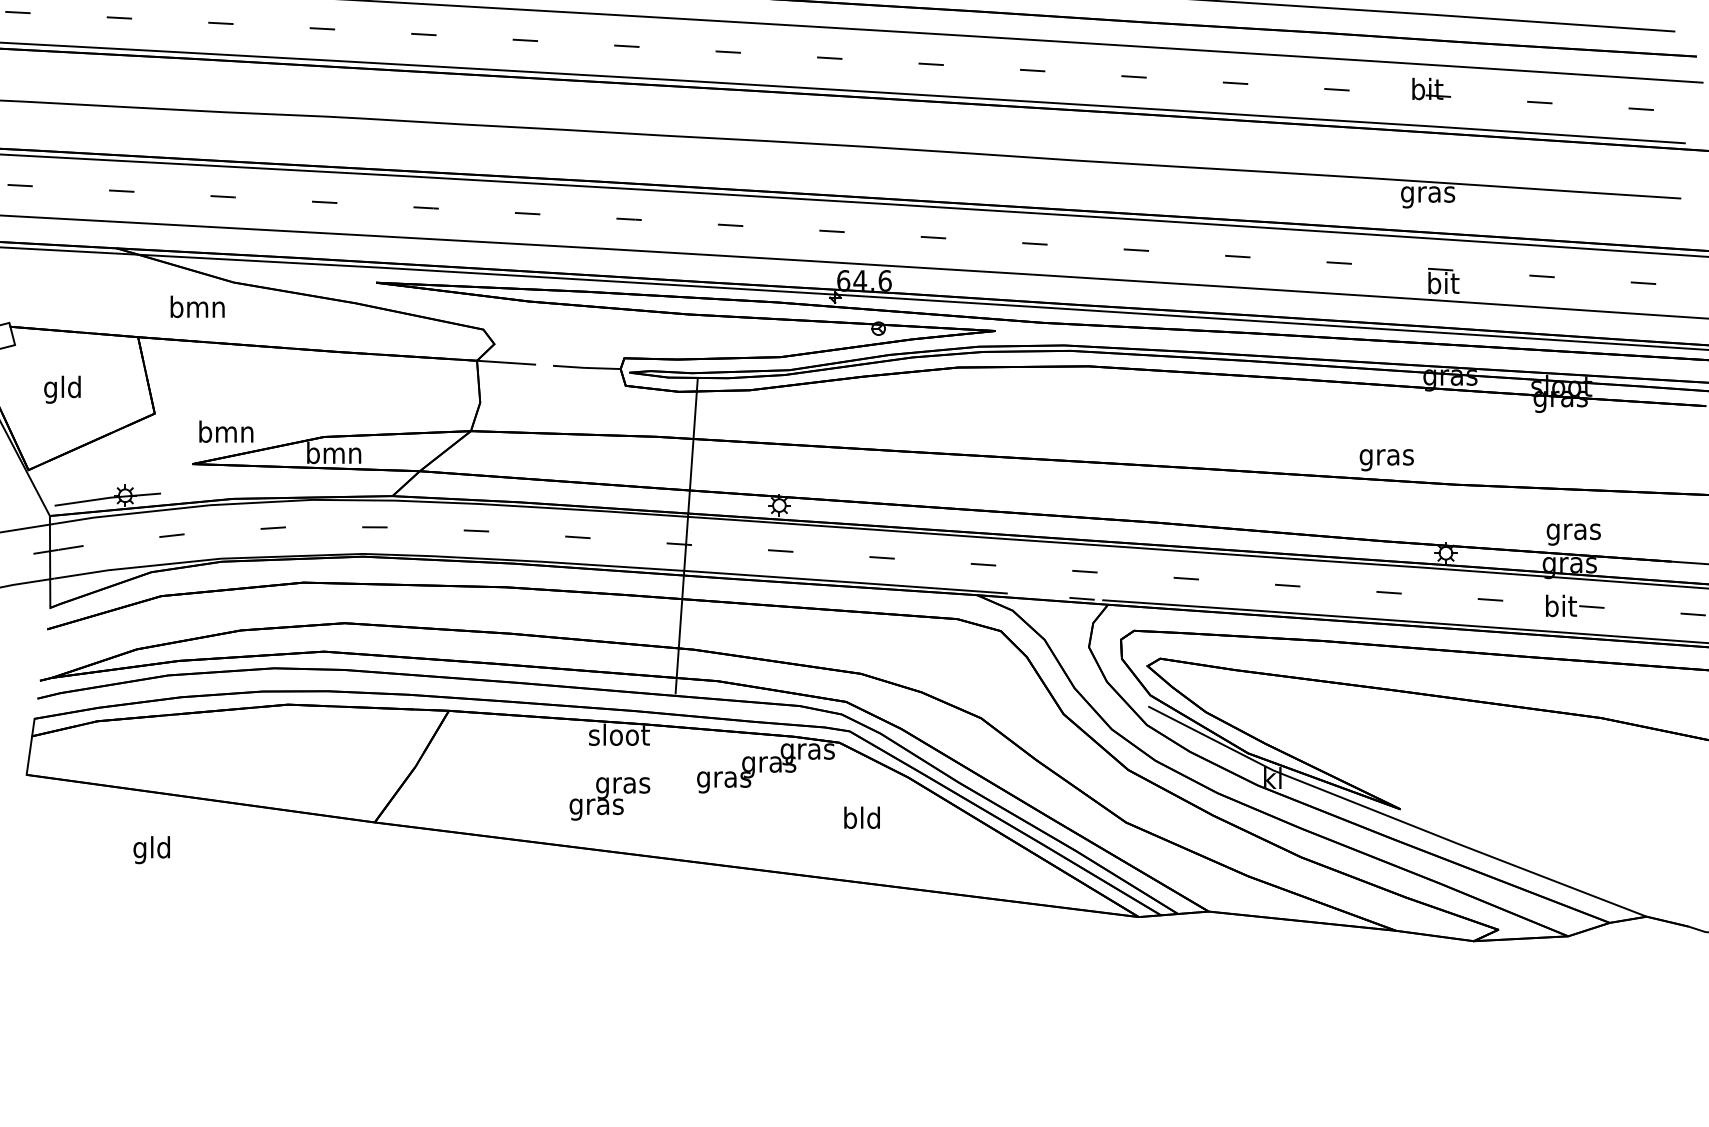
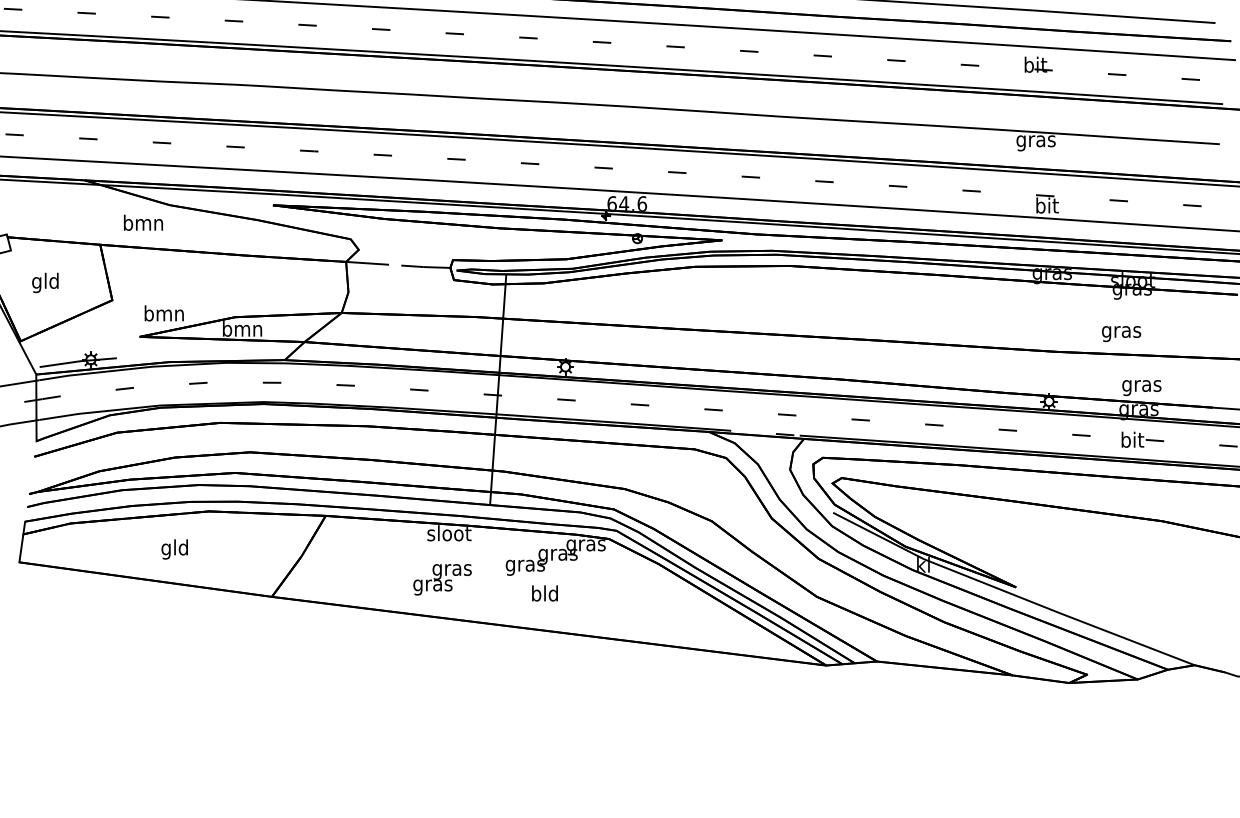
text: (1386, 460) -> (1121, 334), moved
text: (861, 817) -> (544, 593), moved
text: (151, 850) -> (174, 549), moved

